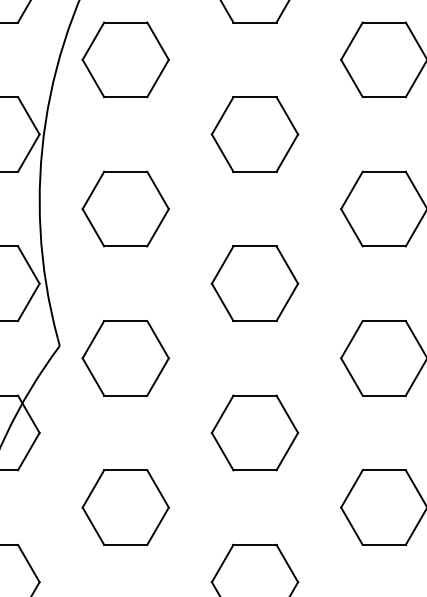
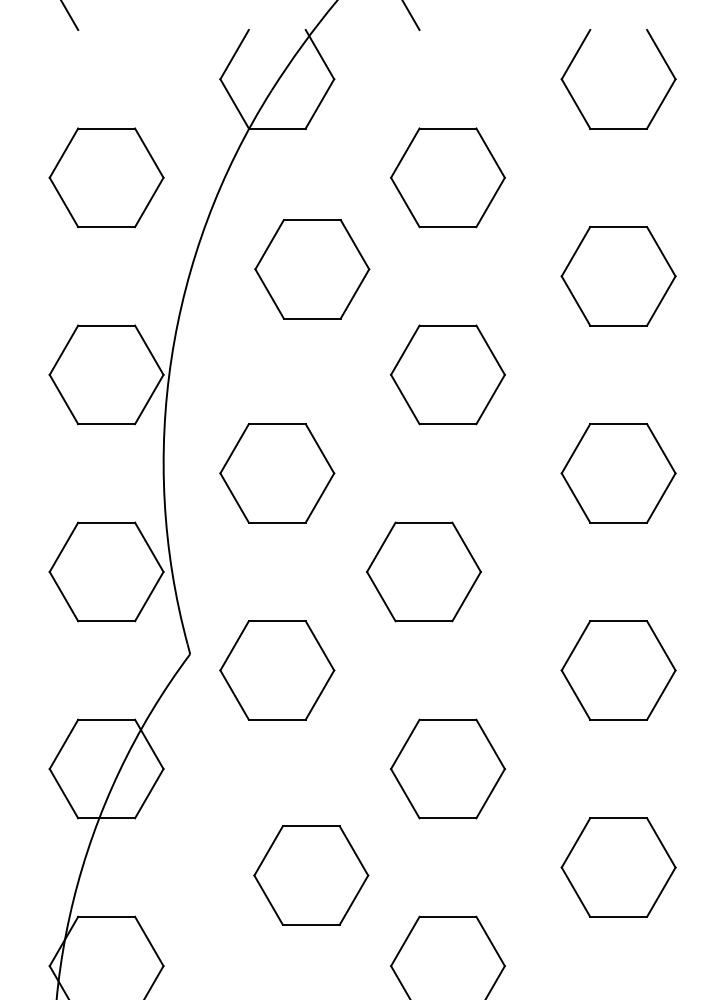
part: (125, 59) -> (312, 269), moved
part: (254, 283) -> (423, 571), moved
part: (125, 507) -> (311, 875), moved

